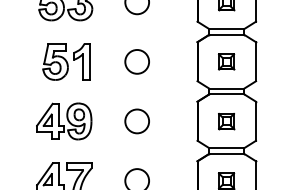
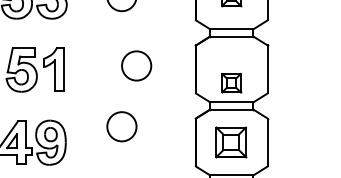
circle: (136, 61) -> (135, 65), moved
part: (226, 61) -> (231, 82), moved
circle: (136, 121) -> (121, 126), moved
part: (226, 121) -> (231, 142), size x1.6

